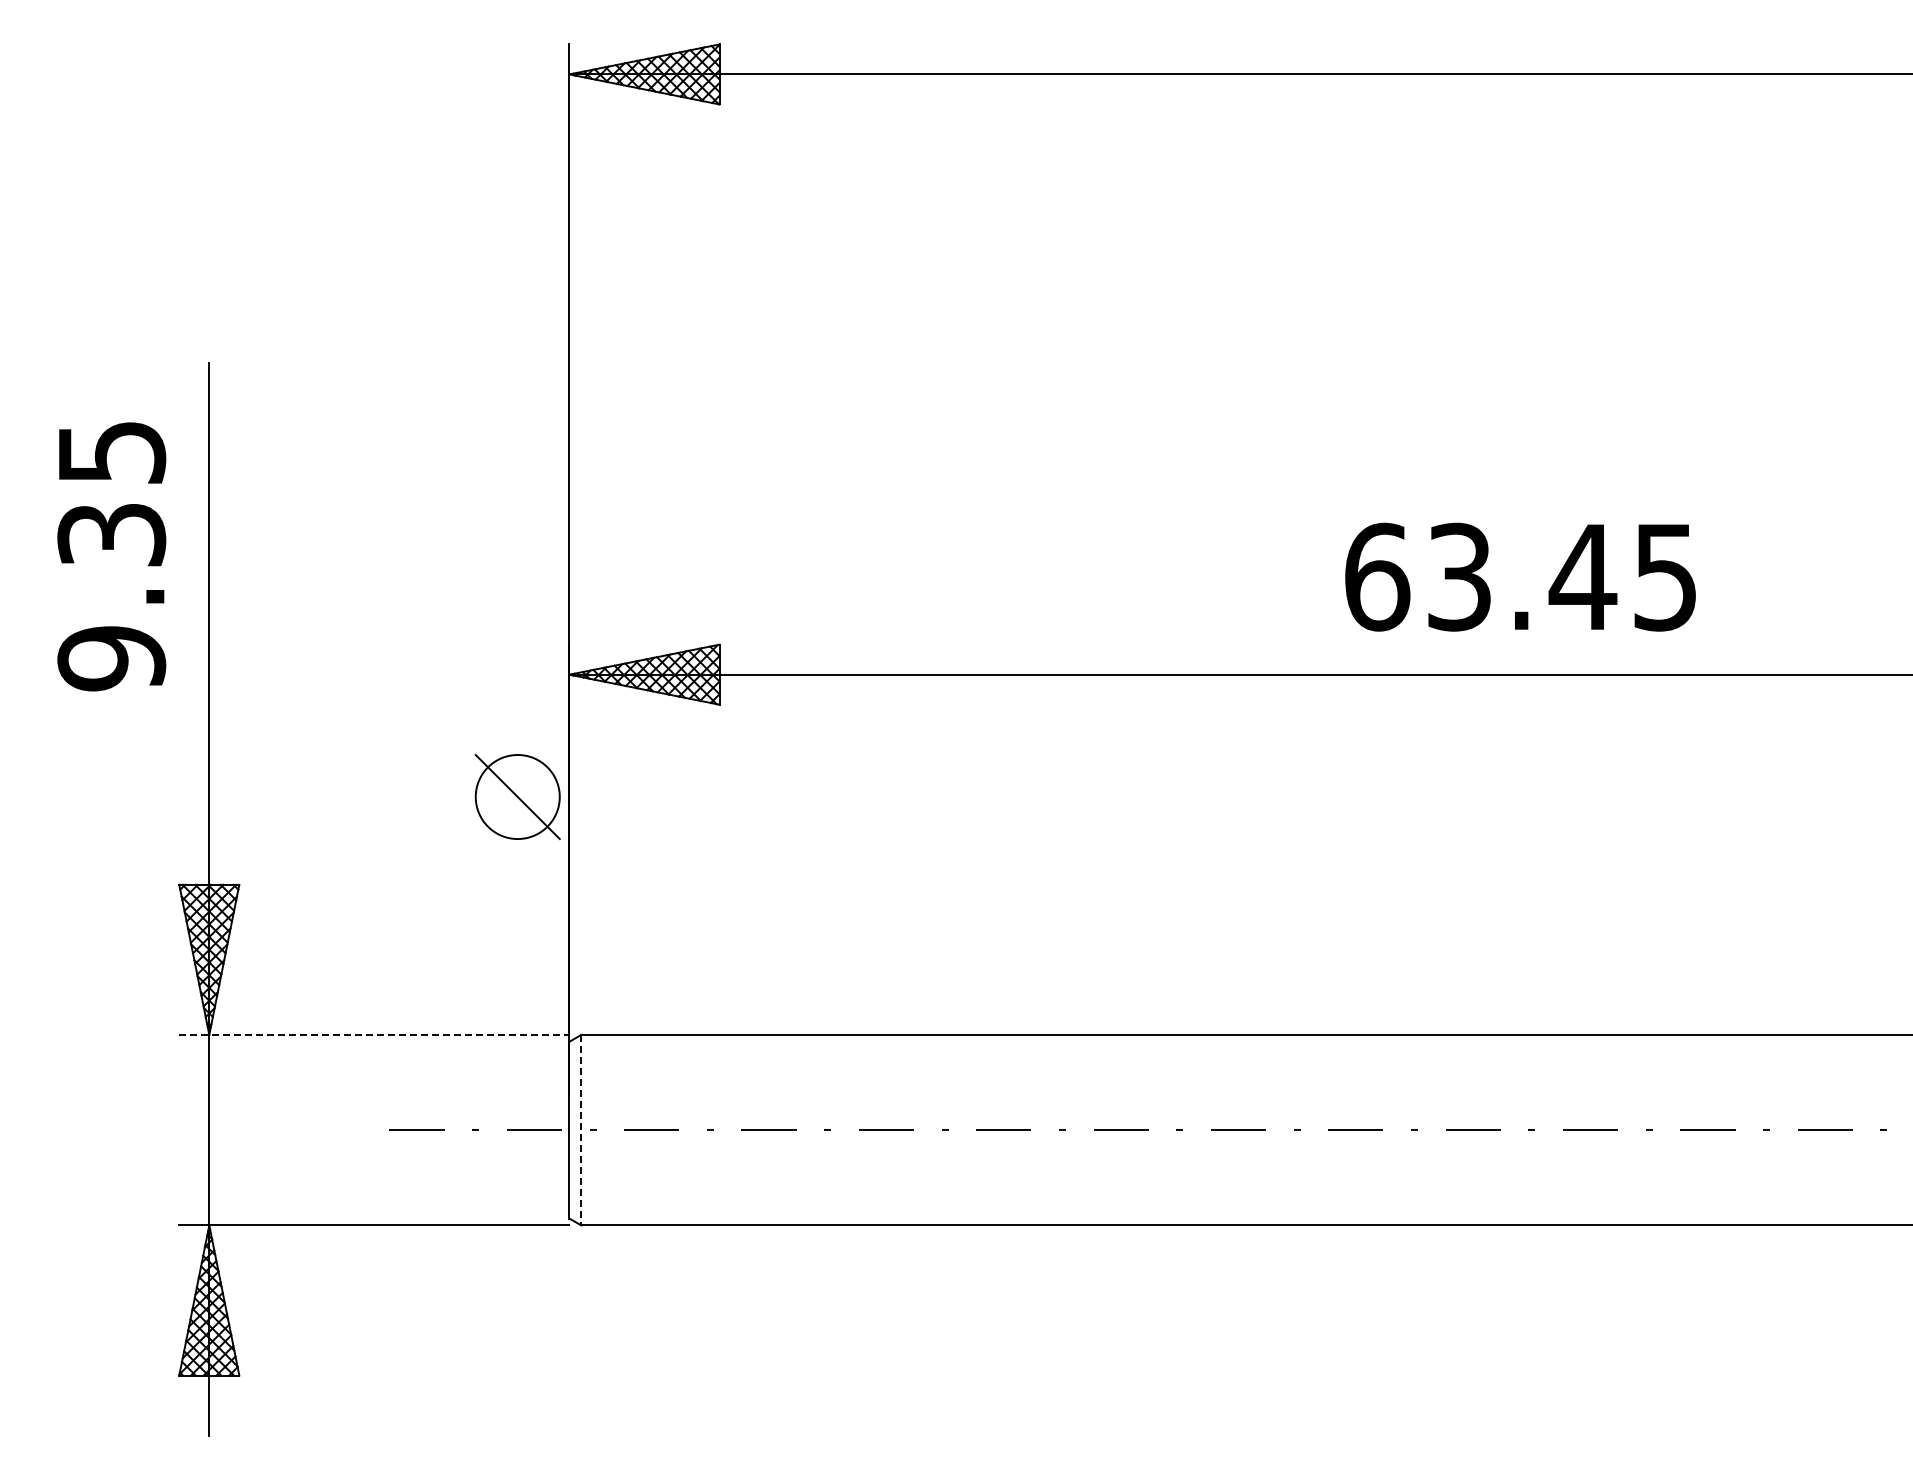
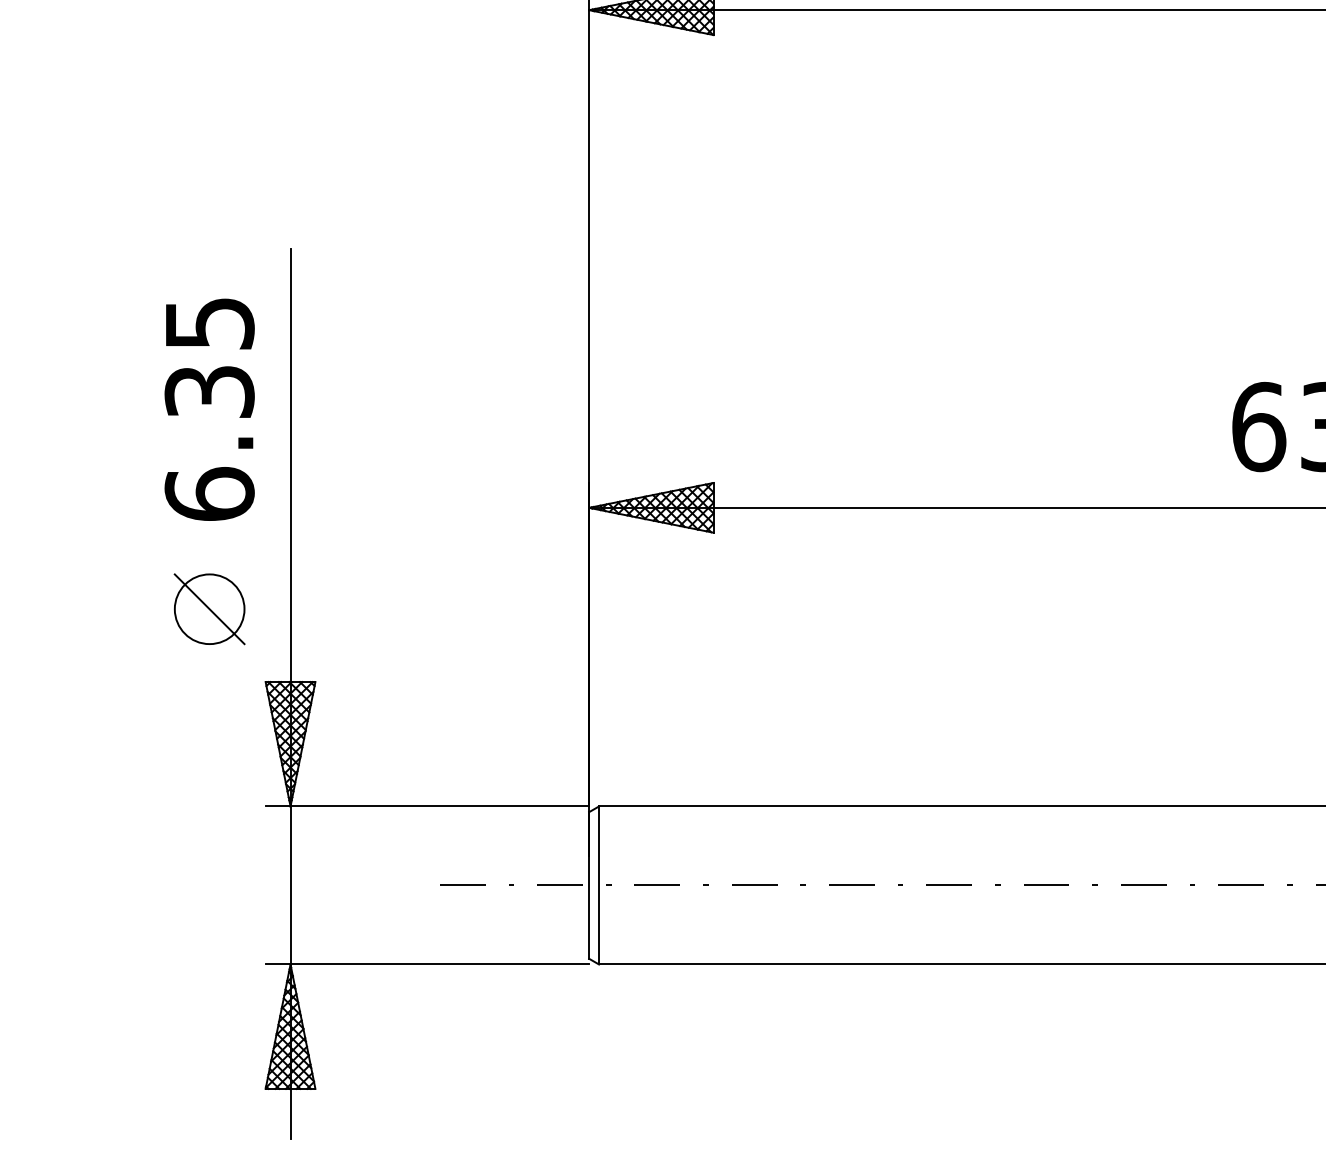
text: (111, 658) -> (209, 494), 9.35 -> 6.35
part: (517, 796) -> (209, 608), moved
line: (374, 1034) -> (427, 806), dashed -> solid
line: (581, 1130) -> (599, 885), dashed -> solid

